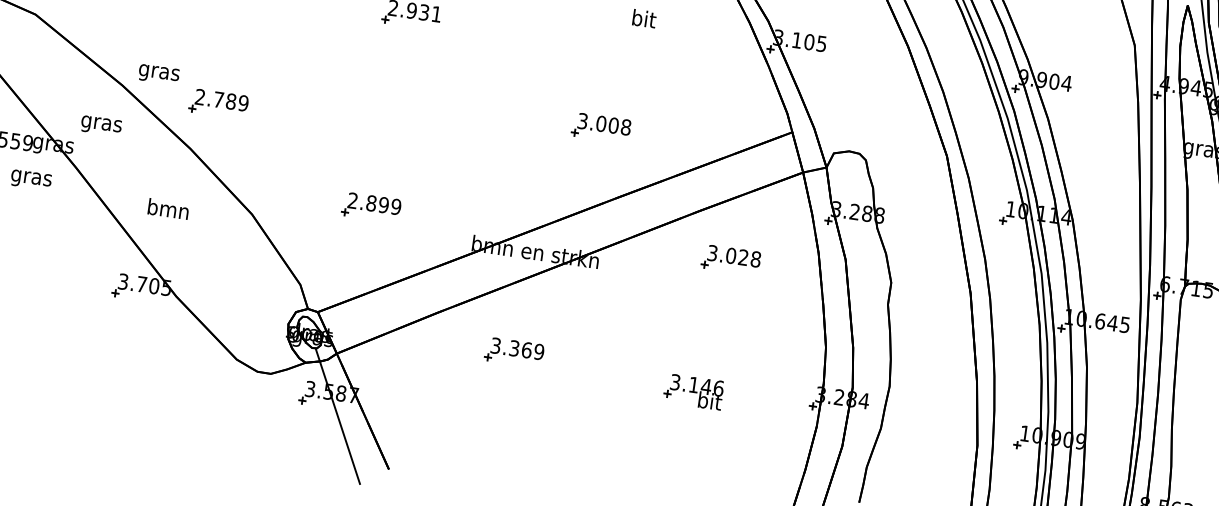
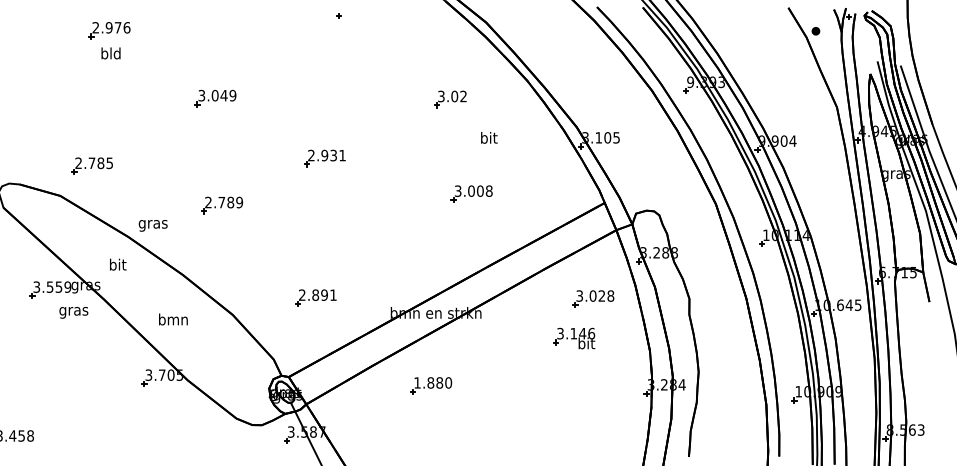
part: (219, 104) -> (222, 205), moved
text: (101, 122) -> (117, 265), gras -> bit
part: (600, 127) -> (471, 193), moved
text: (396, 206) -> (333, 294), 2.899 -> 2.891
part: (731, 259) -> (593, 298), moved
text: (516, 348) -> (432, 382), 3.369 -> 1.880
part: (693, 391) -> (574, 338), moved

